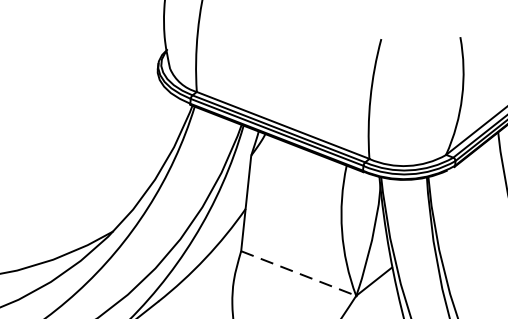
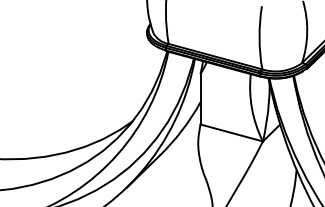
line: (300, 274) -> (232, 133), dashed -> solid

